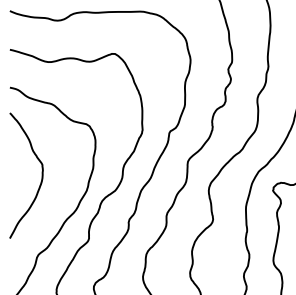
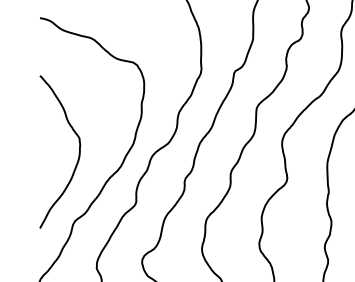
curve: (41, 175) -> (78, 151), moved

